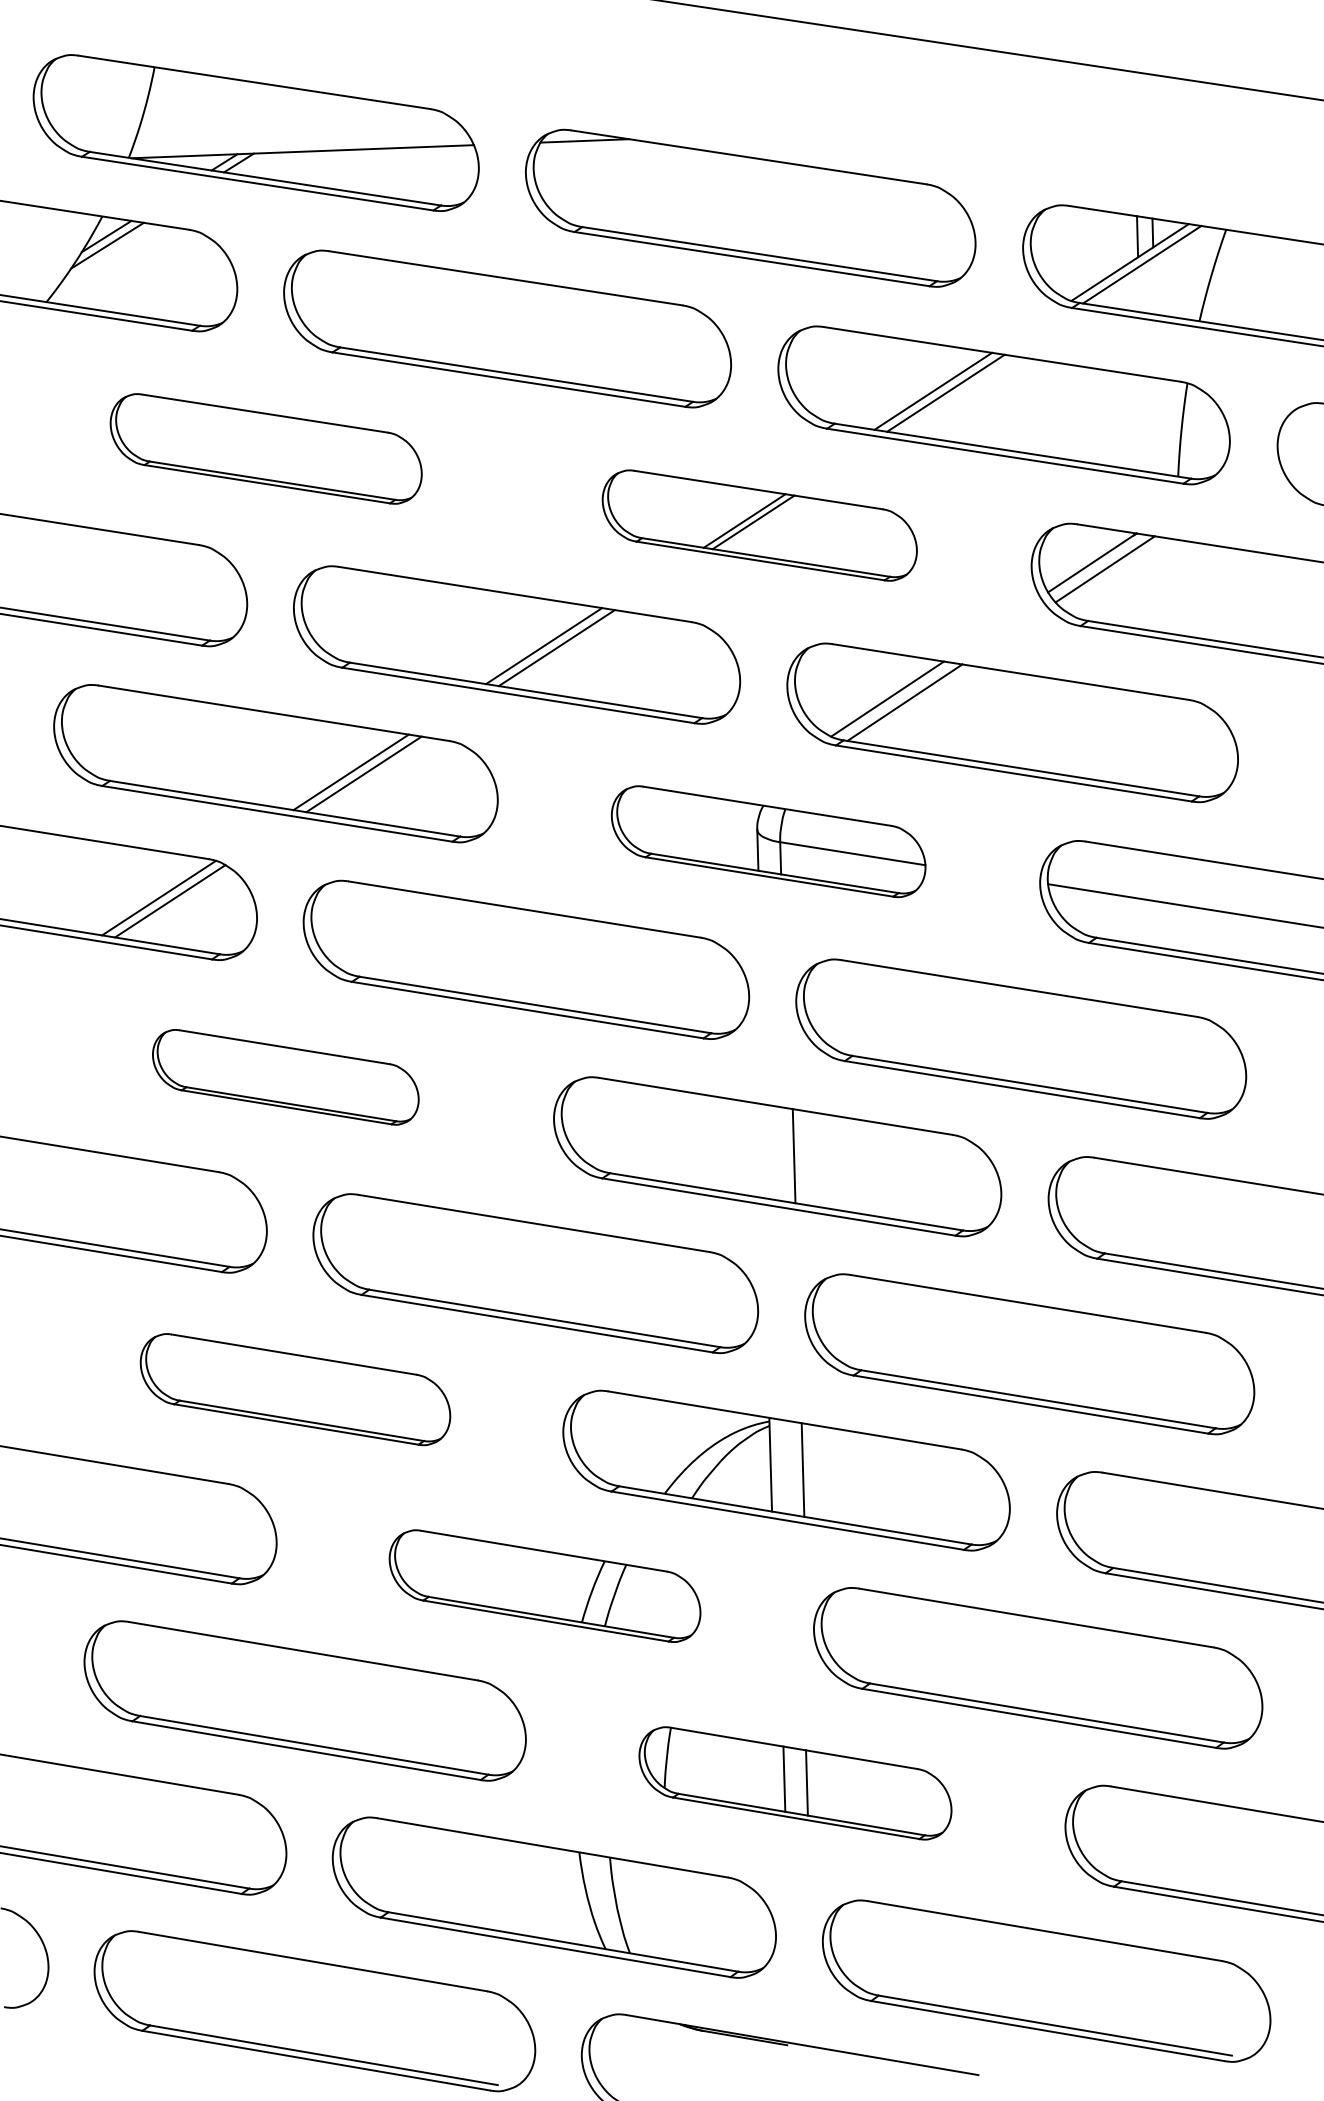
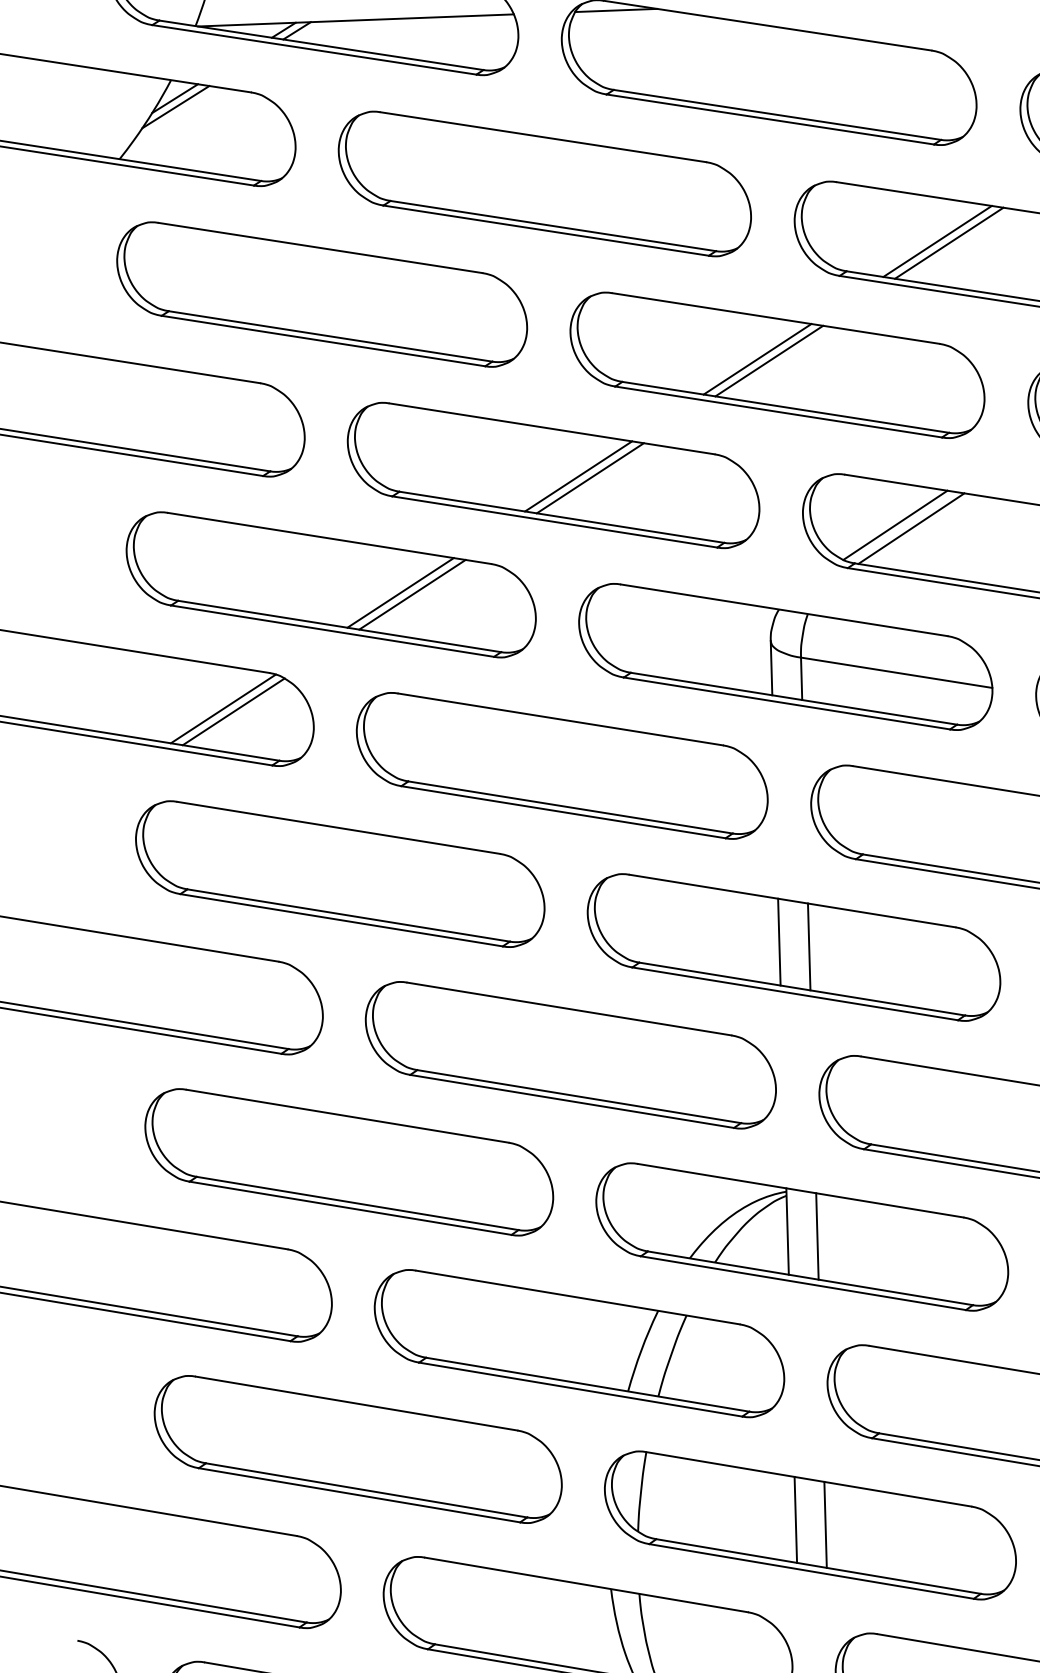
part: (266, 448) -> (322, 294), size x1.43
part: (759, 525) -> (777, 365), size x1.43
part: (768, 841) -> (785, 656), size x1.43
part: (285, 1077) -> (340, 874), size x1.67
line: (761, 1150) -> (779, 941), added
part: (295, 1389) -> (349, 1162), size x1.43
part: (544, 1585) -> (578, 1342), size x1.43
part: (795, 1783) -> (810, 1525), size x1.43

